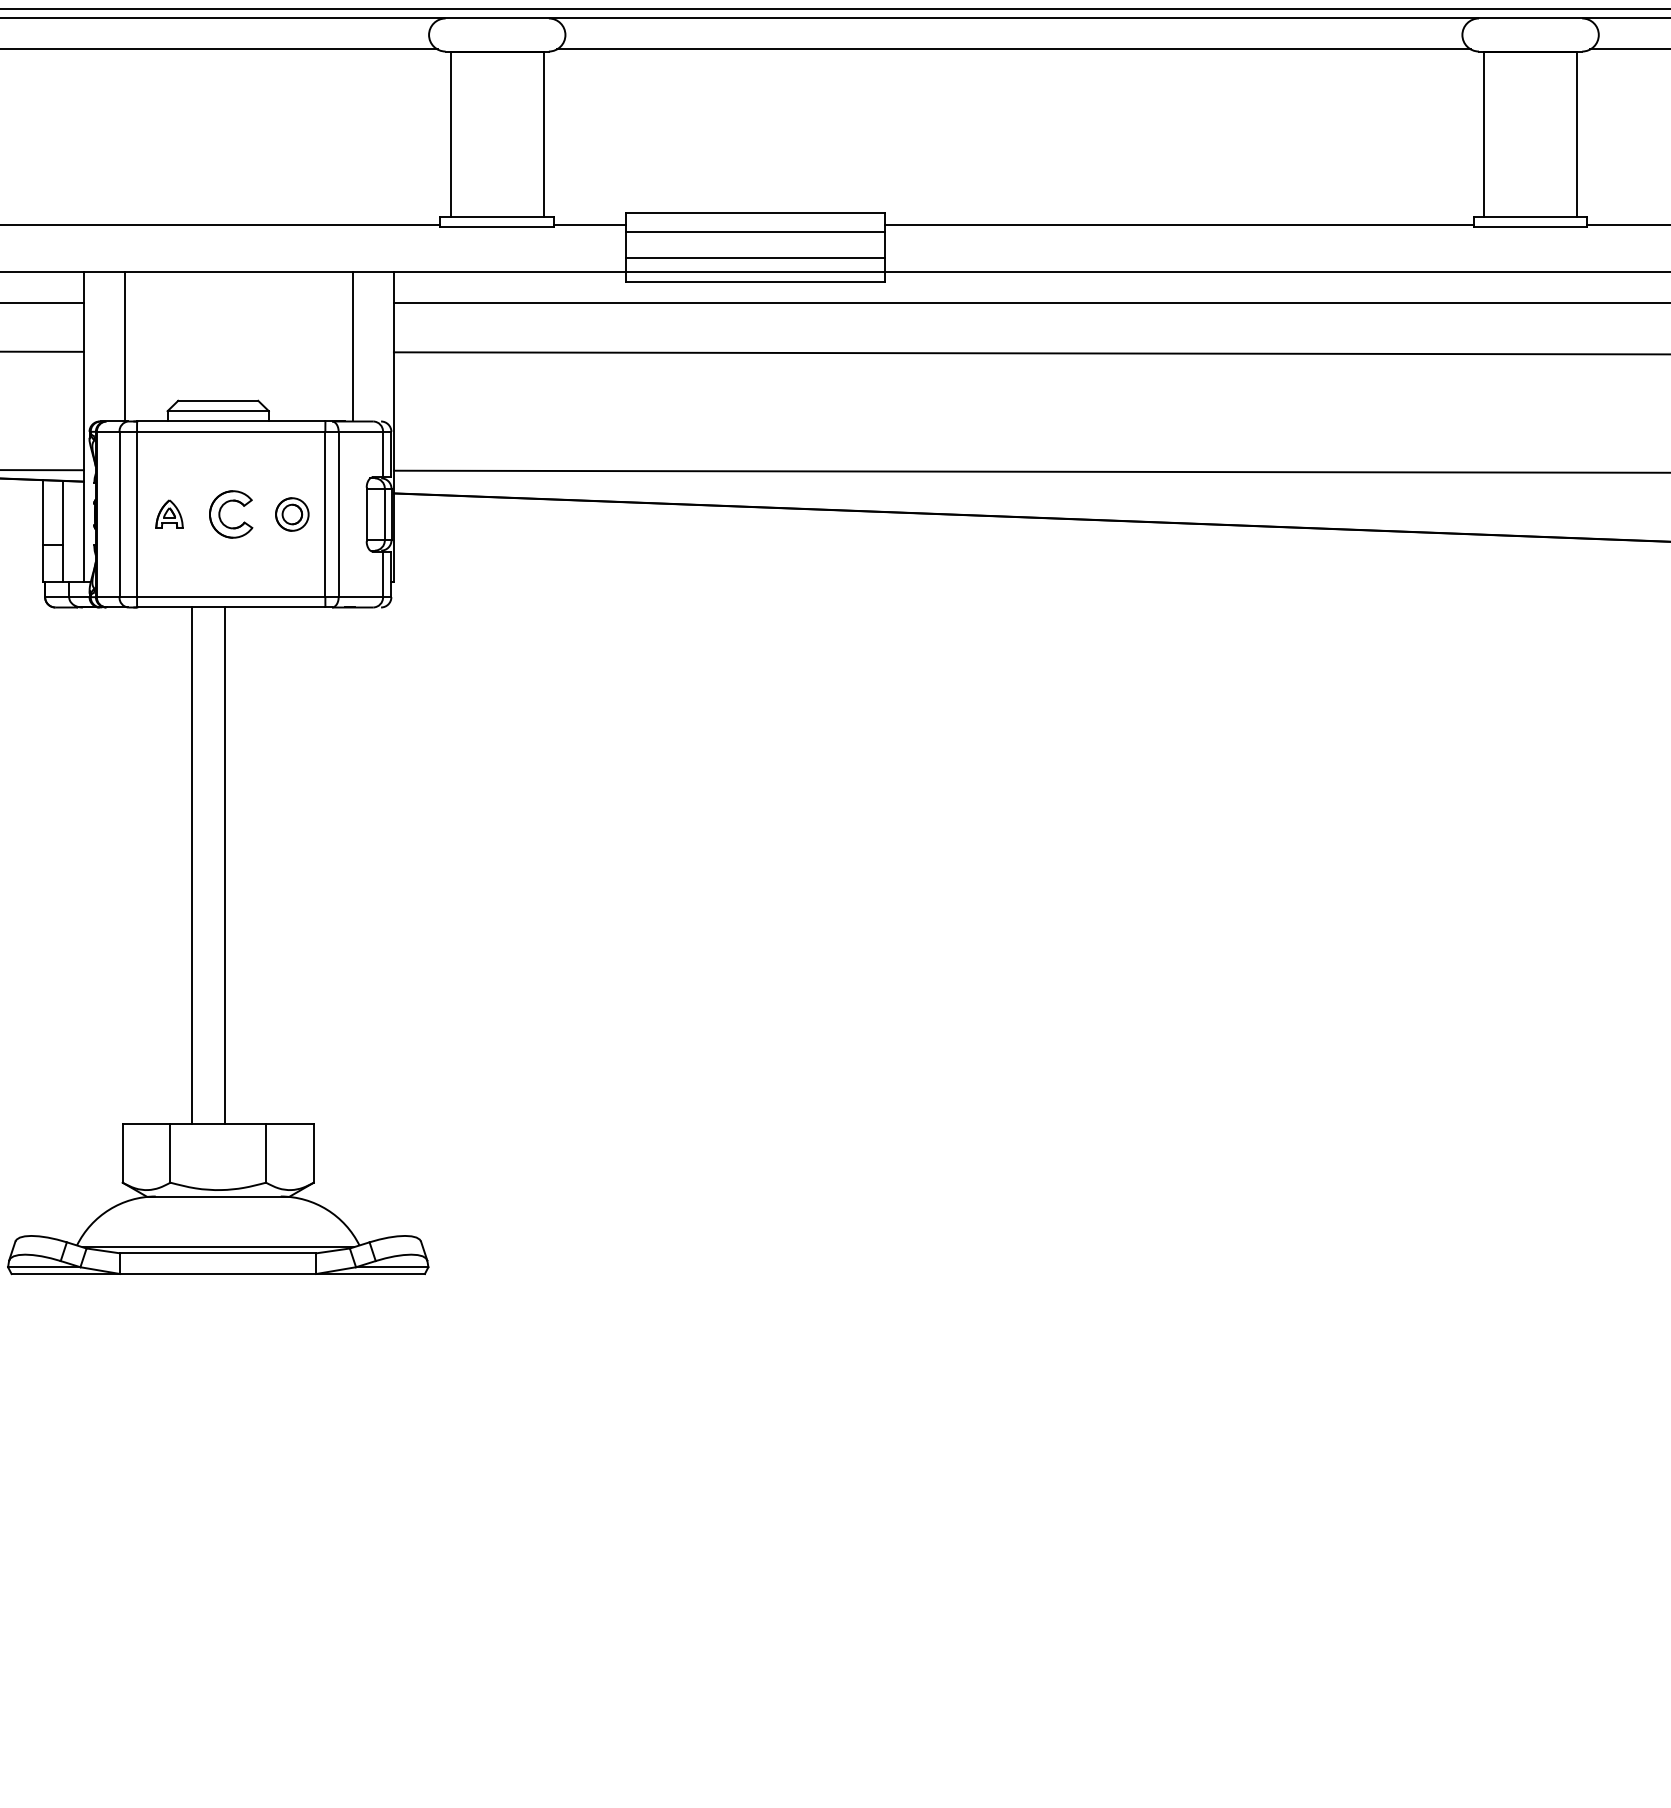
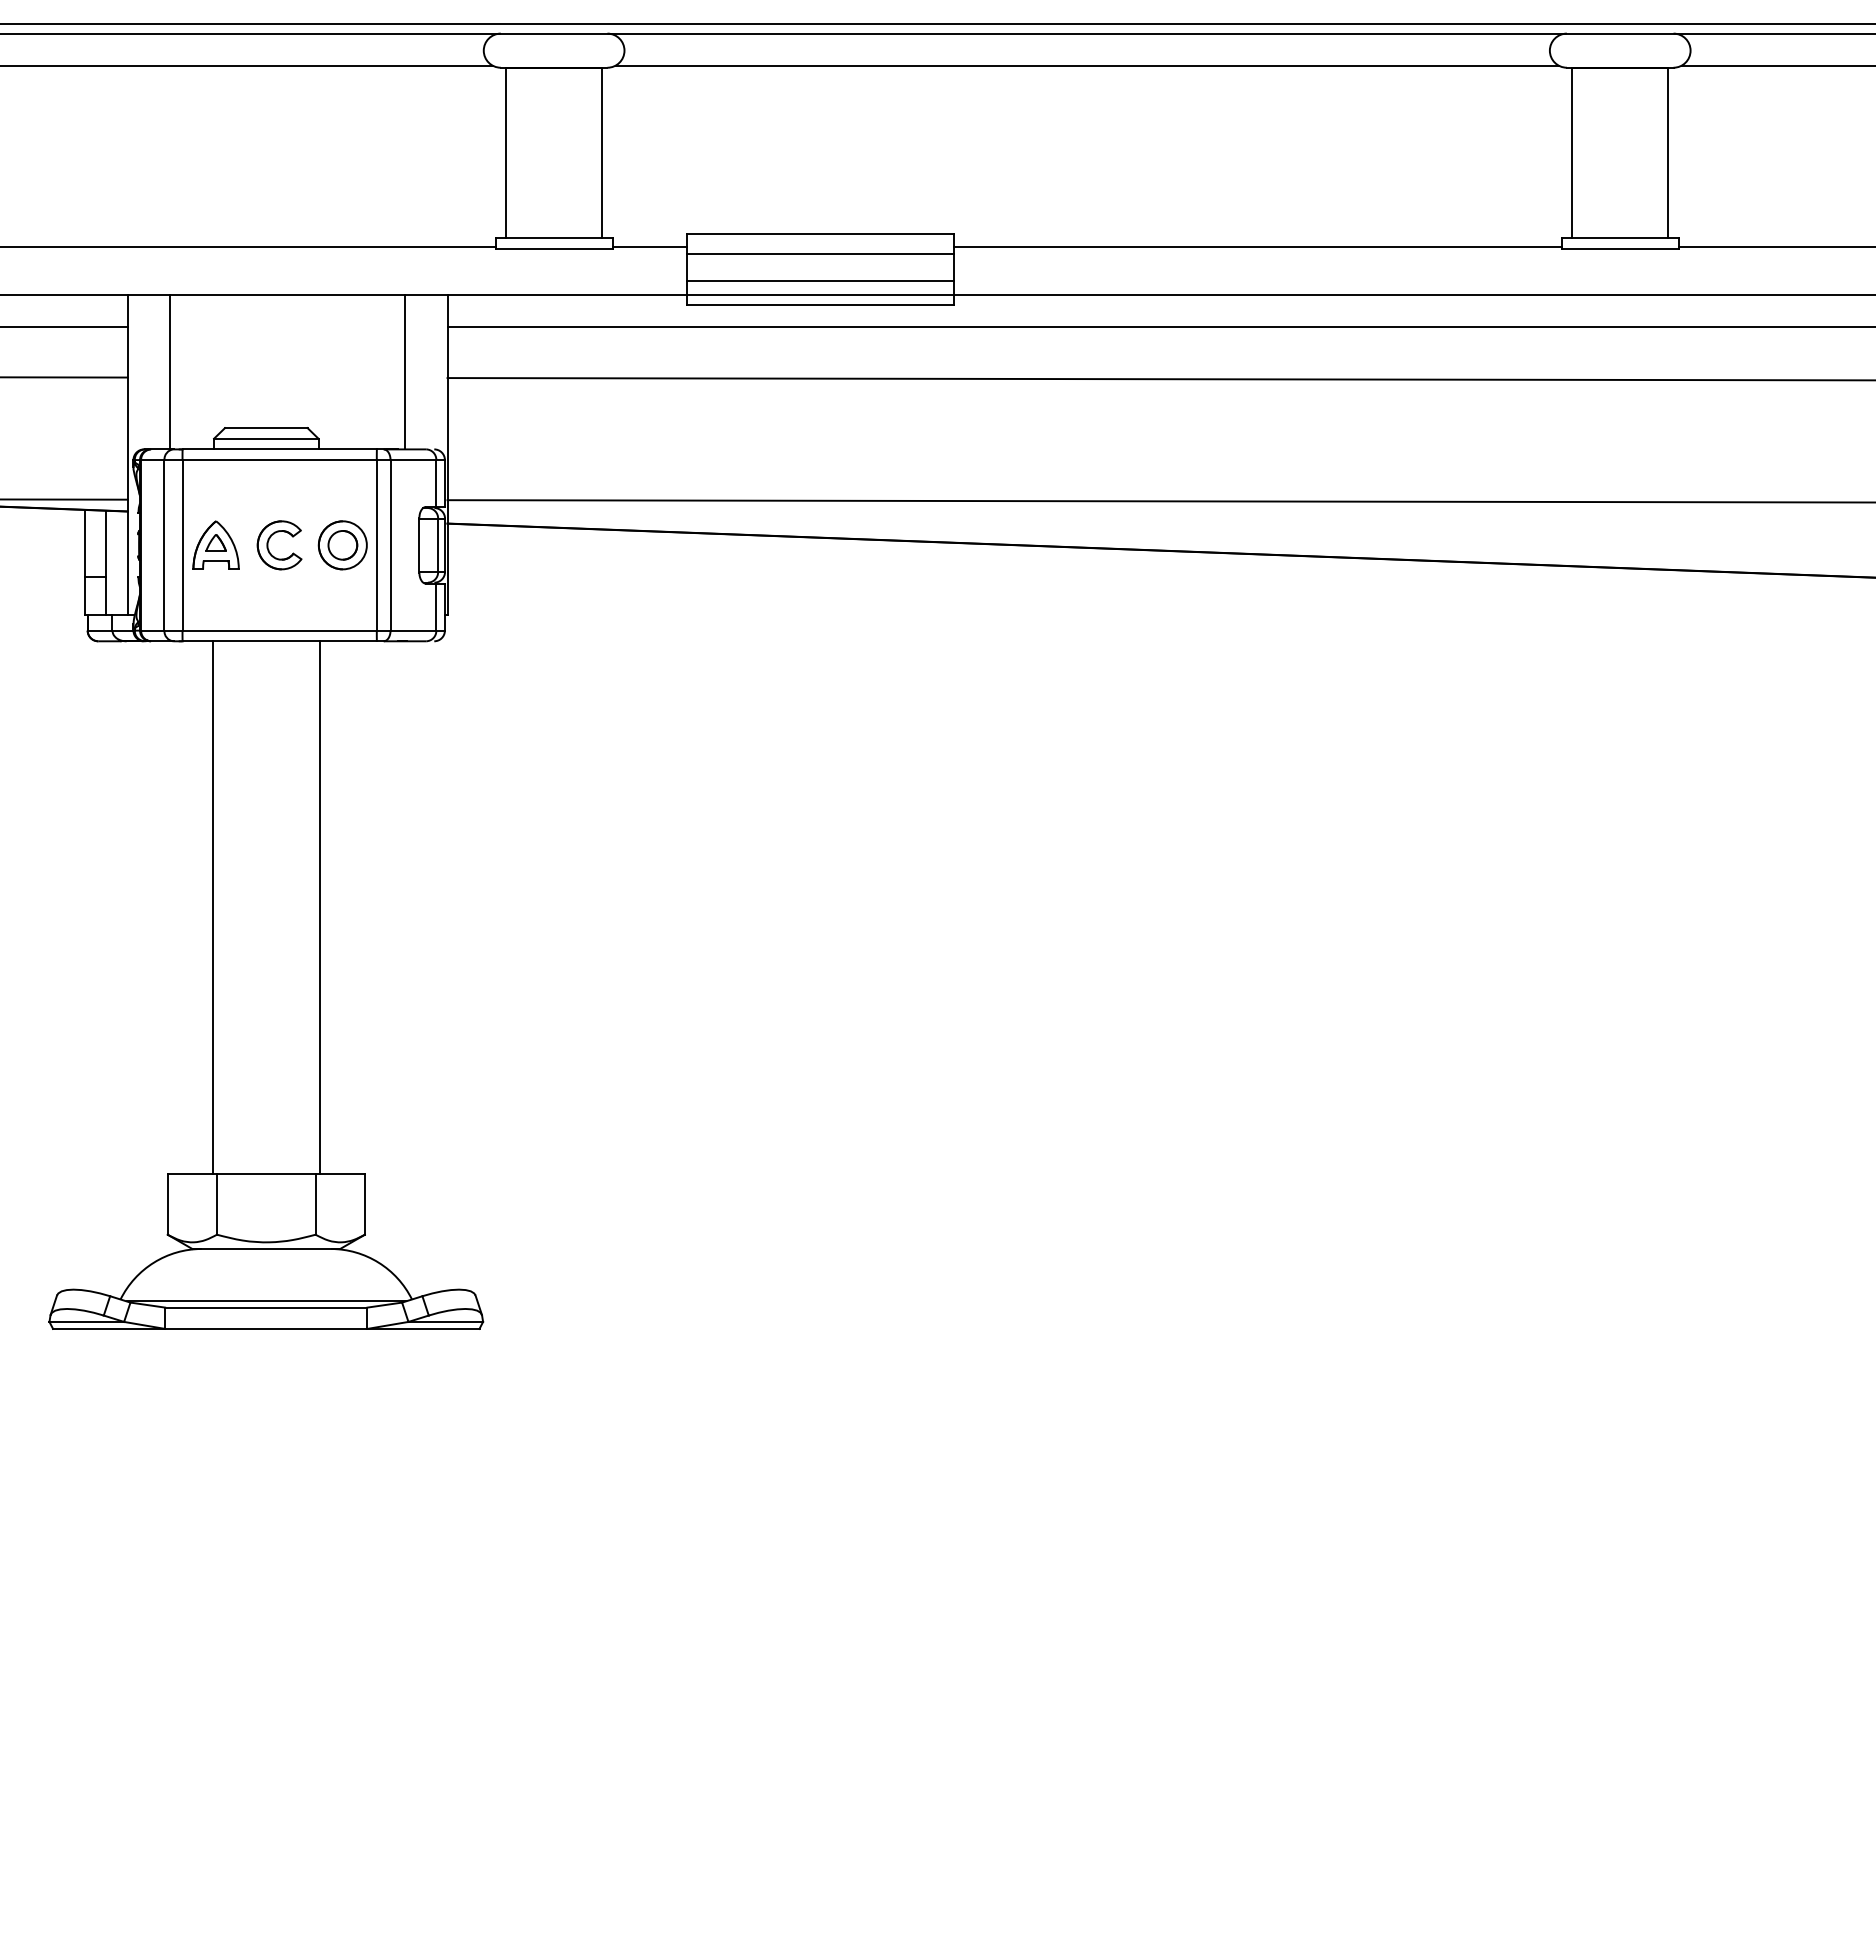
part: (169, 513) -> (215, 544), size x1.67
part: (292, 514) -> (342, 545), size x1.43
line: (192, 865) -> (319, 907), moved
line: (224, 865) -> (212, 907), moved

